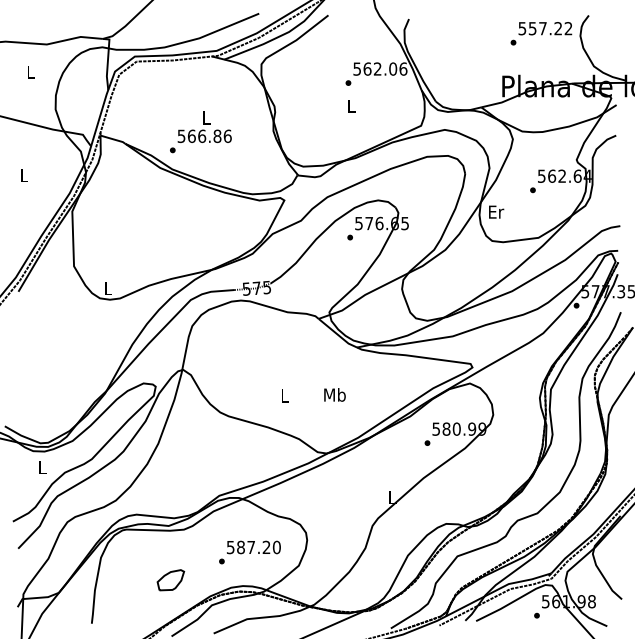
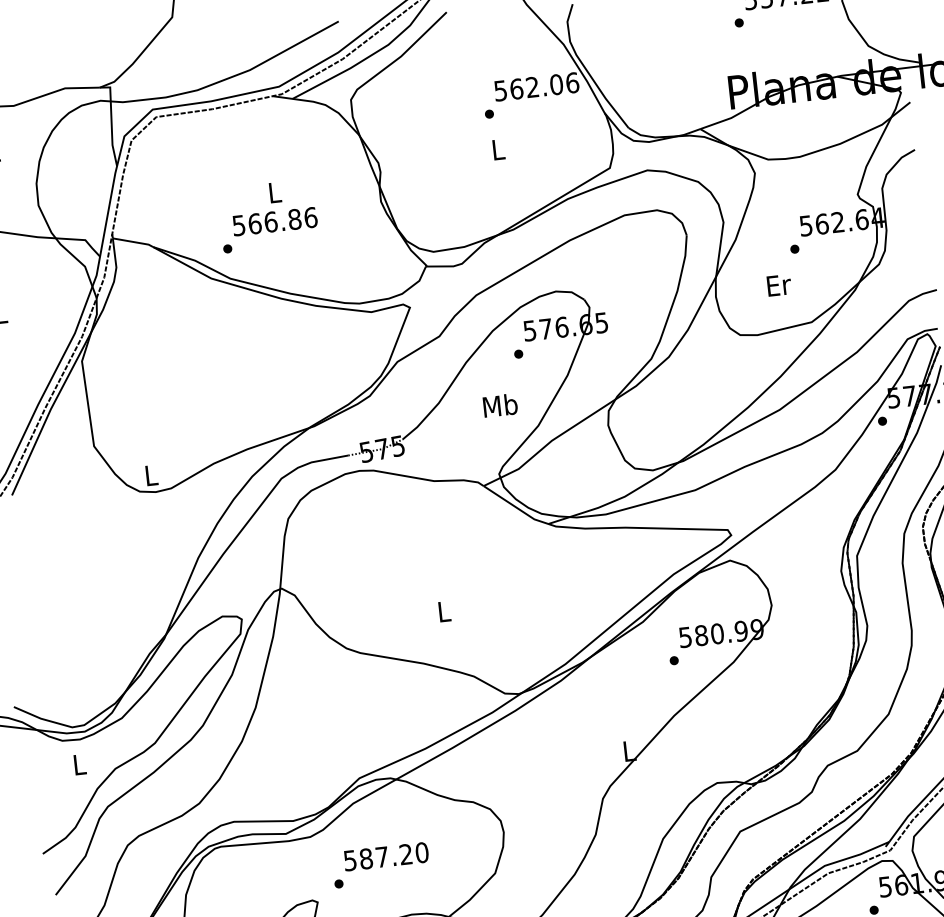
text: (496, 211) -> (779, 284), moved
text: (334, 394) -> (499, 404), moved
text: (249, 552) -> (380, 865), moved

